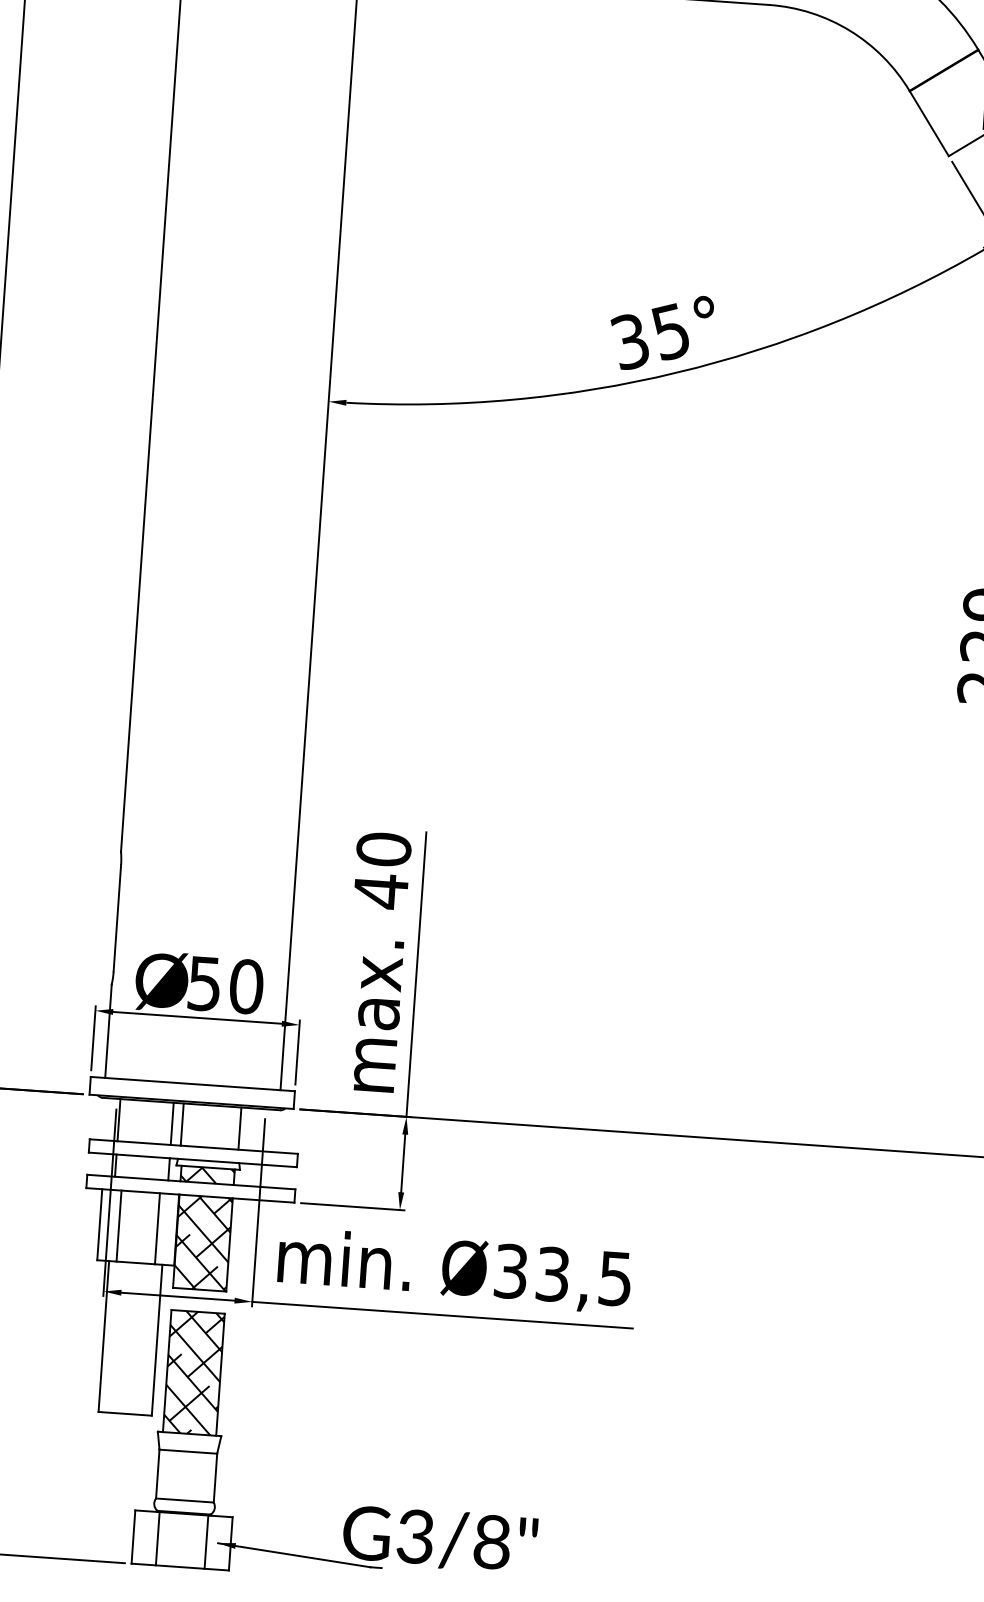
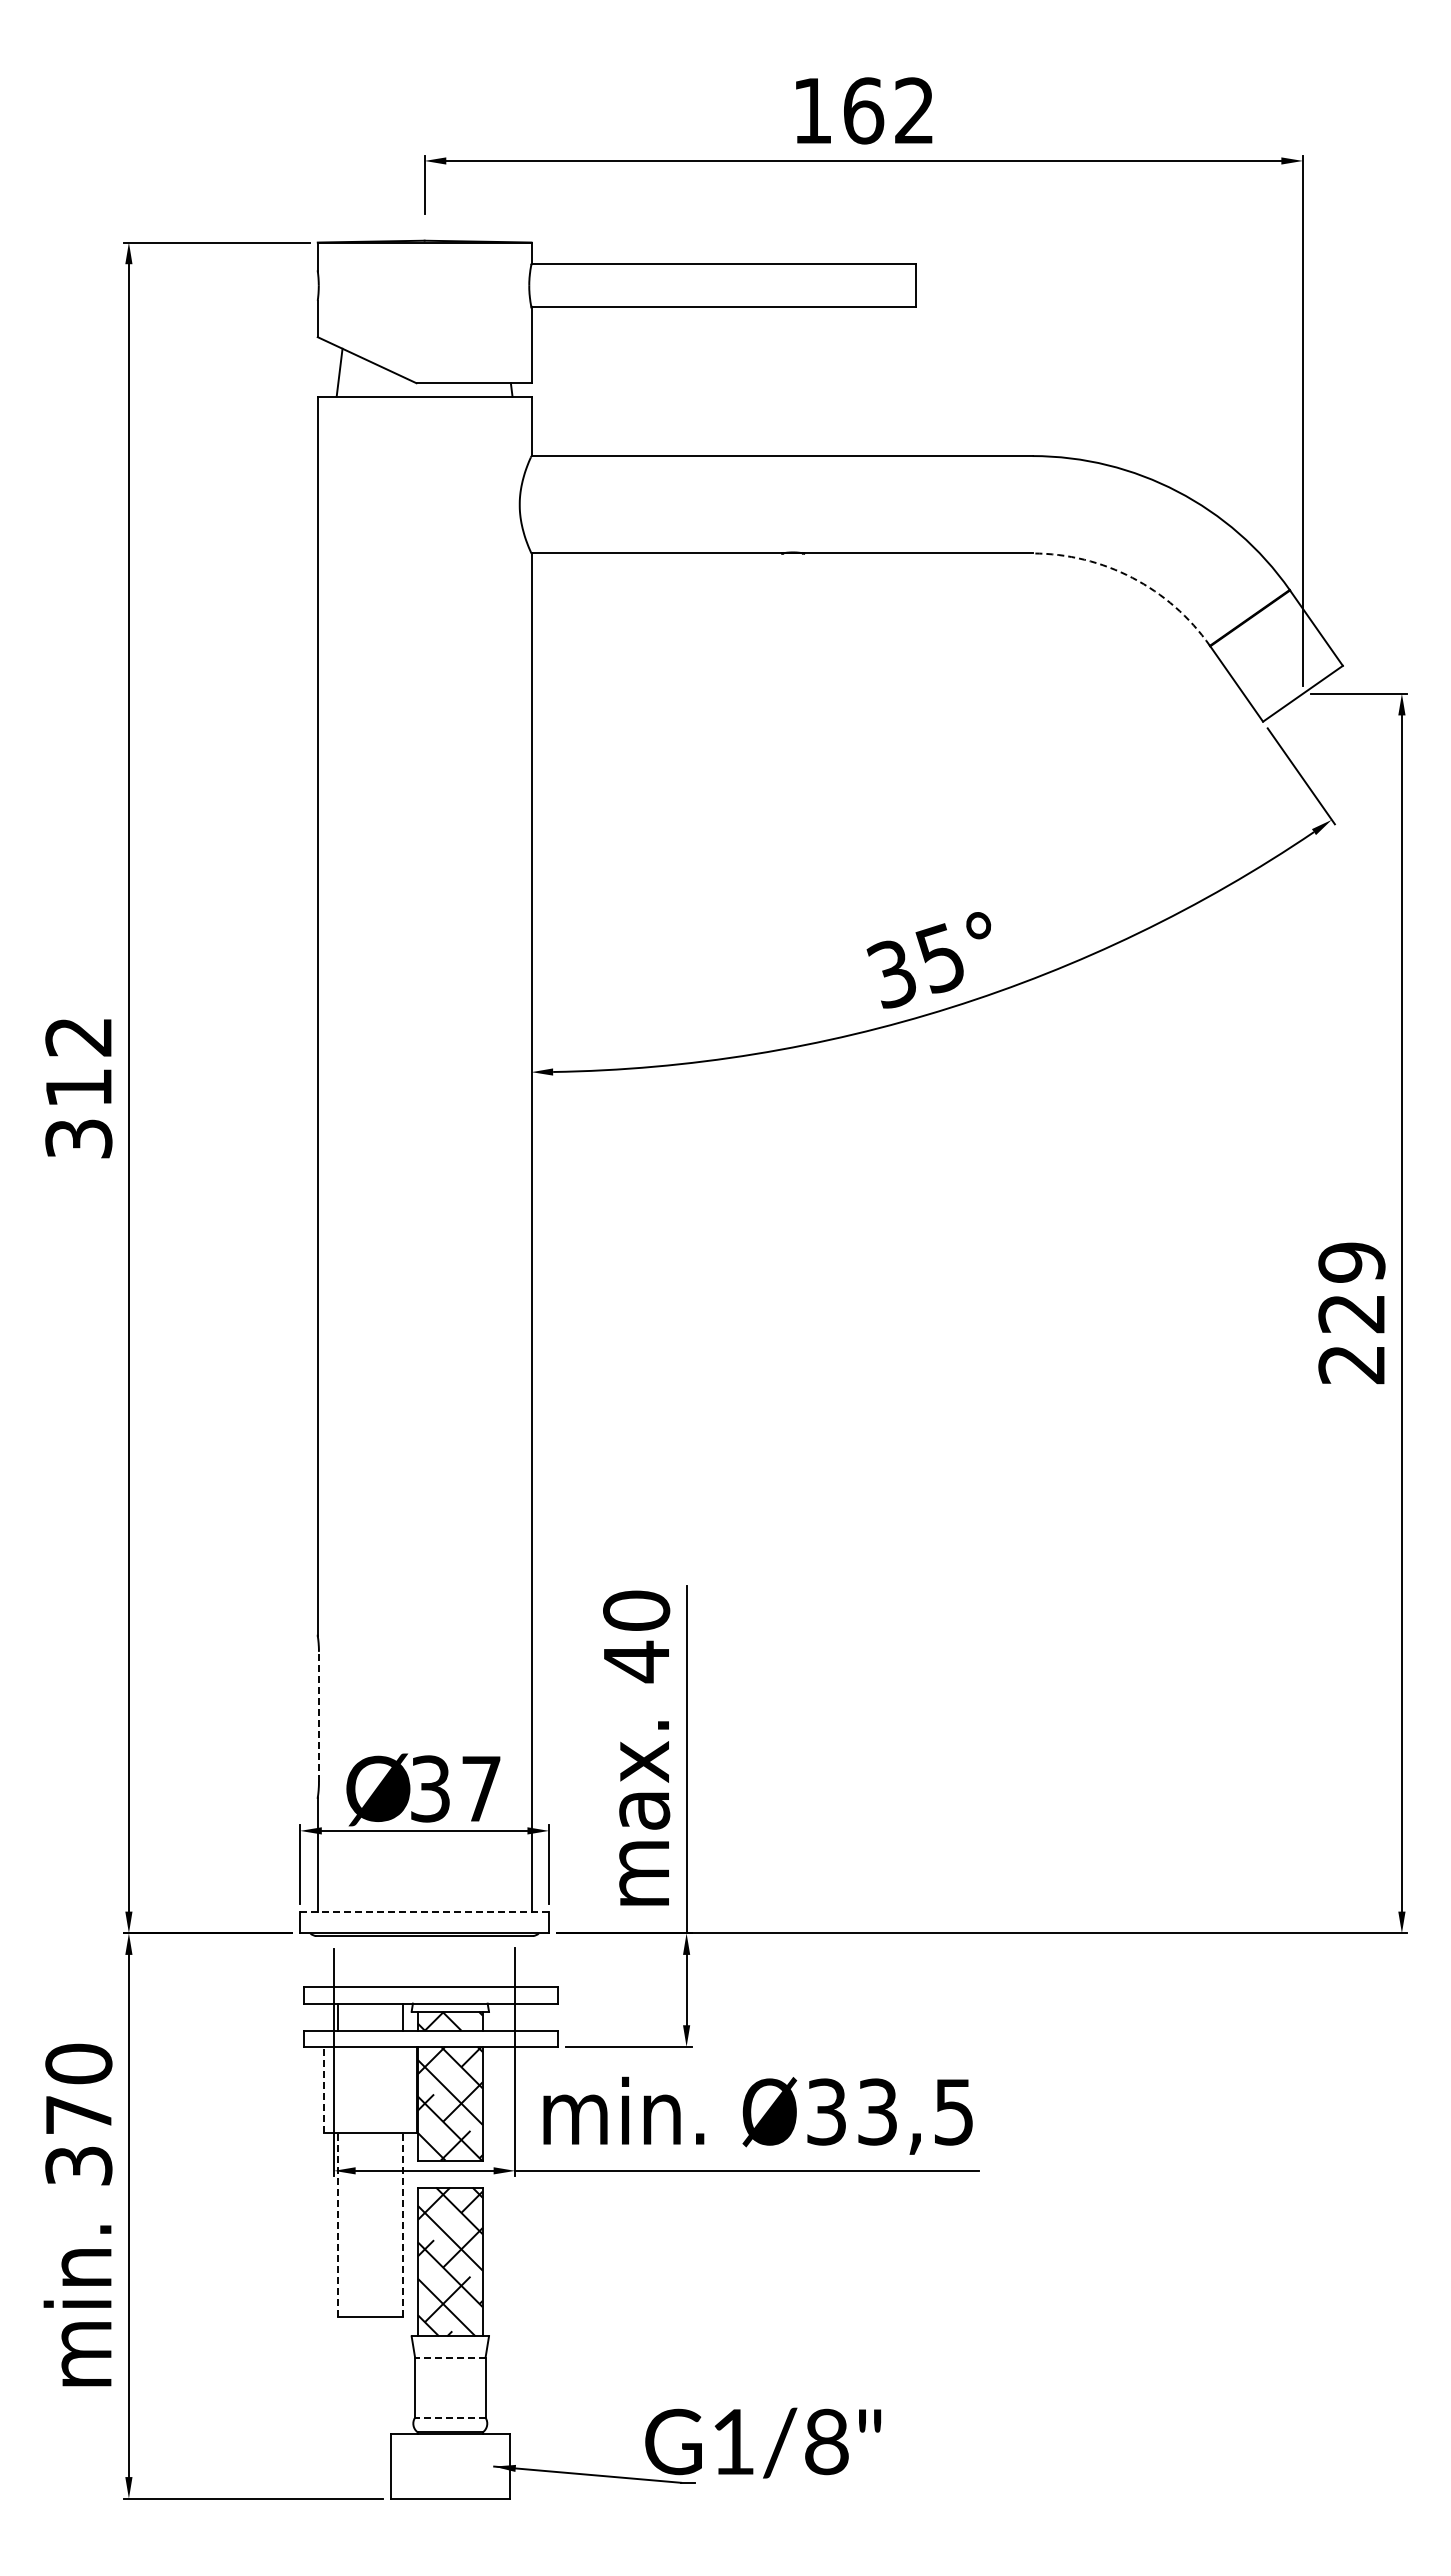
arc: (849, 30) -> (1132, 577), solid -> dashed
line: (117, 917) -> (318, 1716), solid -> dashed
text: (226, 984) -> (456, 1788), 50 -> 37
line: (192, 1083) -> (424, 1911), solid -> dashed
line: (119, 1120) -> (338, 1961), removed
line: (171, 1123) -> (402, 1961), removed
line: (182, 1124) -> (415, 1961), removed
line: (239, 1128) -> (485, 1961), removed
line: (99, 1224) -> (323, 2089), solid -> dashed
line: (119, 1225) -> (347, 2089), removed
line: (157, 1228) -> (393, 2089), removed
line: (104, 1336) -> (338, 2225), solid -> dashed
line: (156, 1340) -> (402, 2225), solid -> dashed
line: (187, 1452) -> (449, 2358), solid -> dashed
line: (184, 1500) -> (449, 2417), solid -> dashed
text: (414, 1536) -> (732, 2441), G3/8" -> G1/8"
line: (157, 1538) -> (420, 2465), removed
line: (206, 1541) -> (479, 2465), removed

